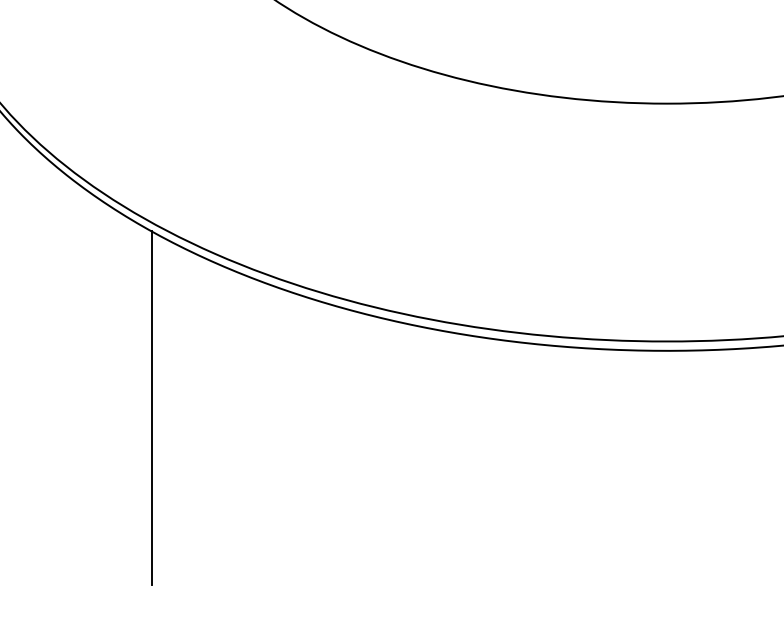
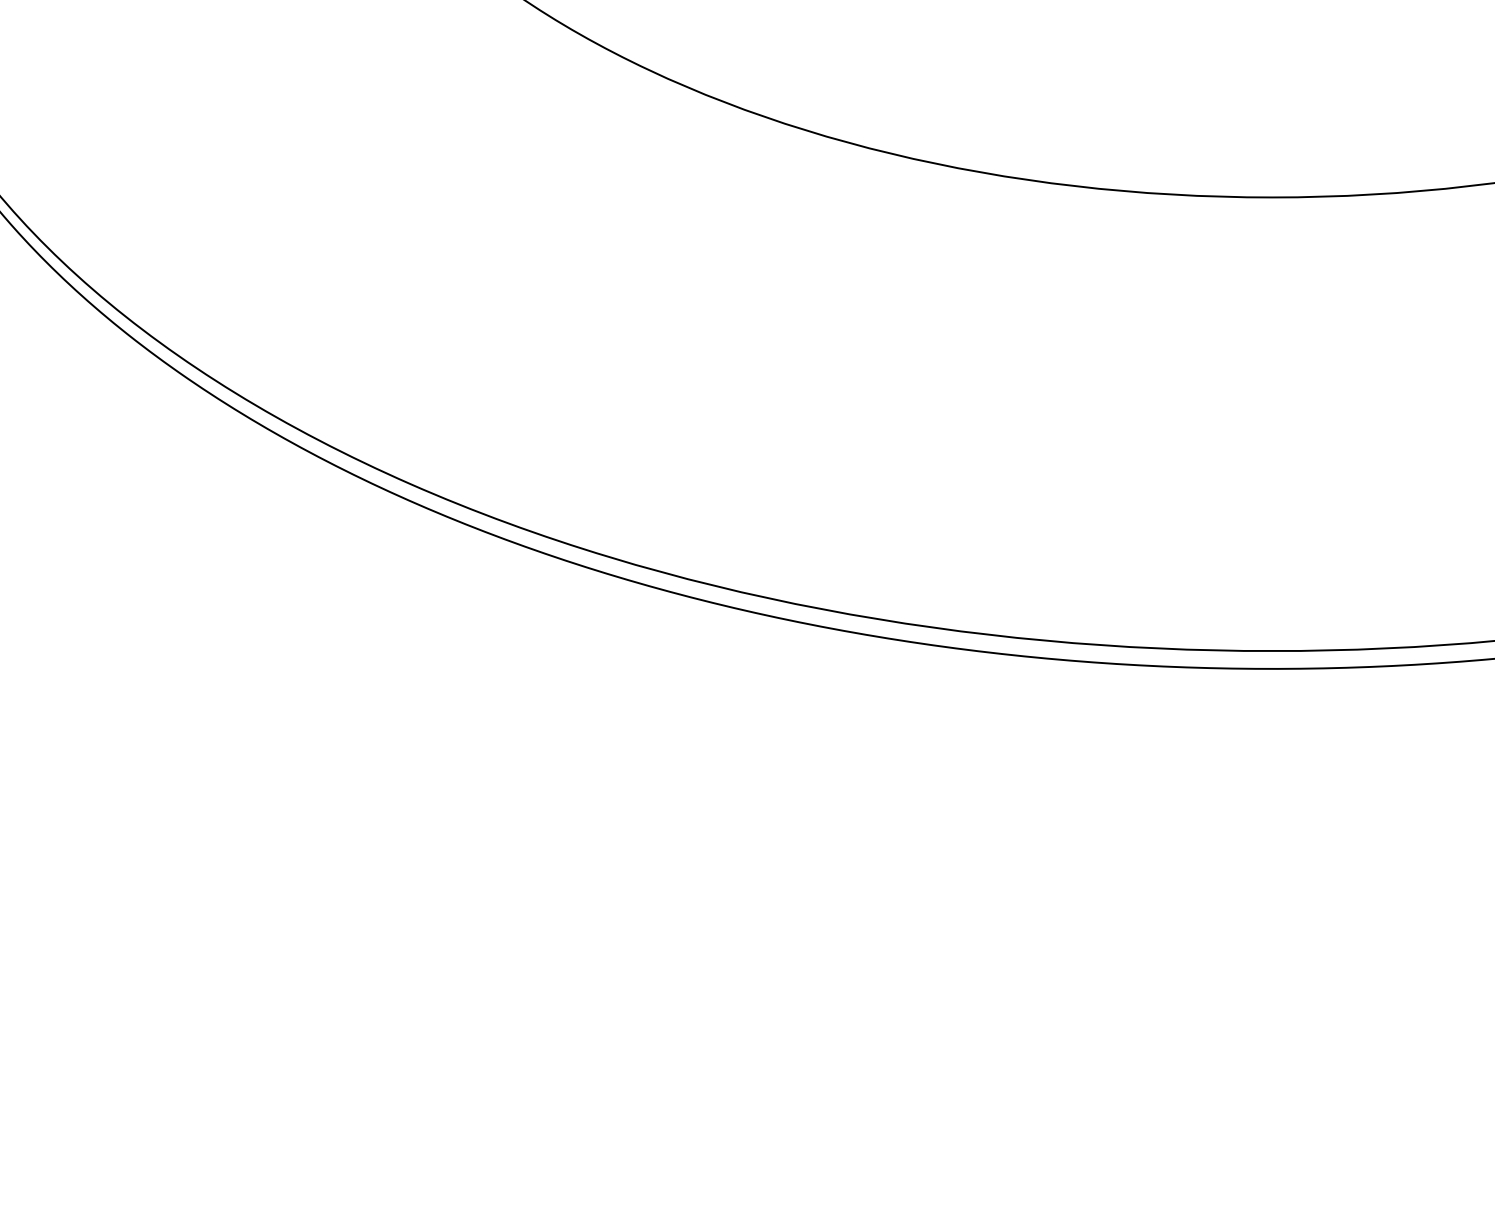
line: (152, 407) -> (290, 776), removed

